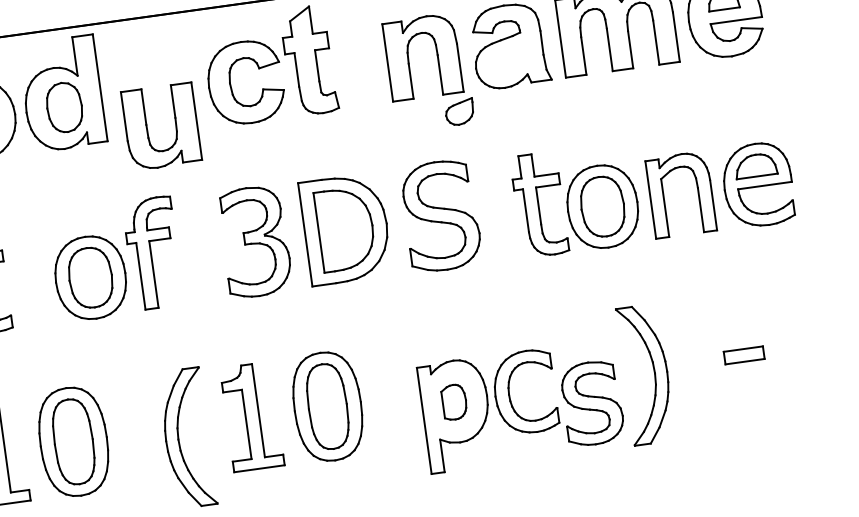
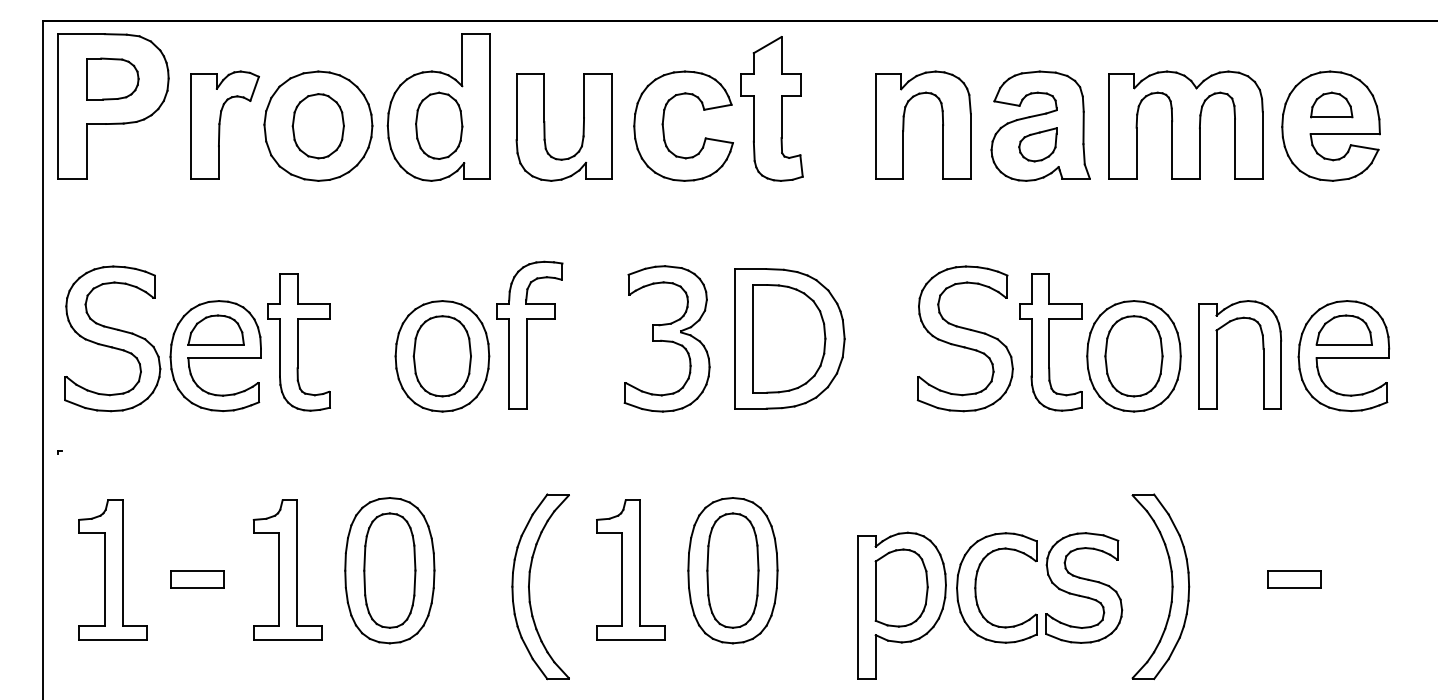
part: (459, 112) -> (1037, 144), moved
part: (147, 128) -> (545, 127), moved
part: (440, 215) -> (964, 338), moved
part: (454, 401) -> (901, 587), size x1.67
part: (592, 402) -> (1084, 587), moved

